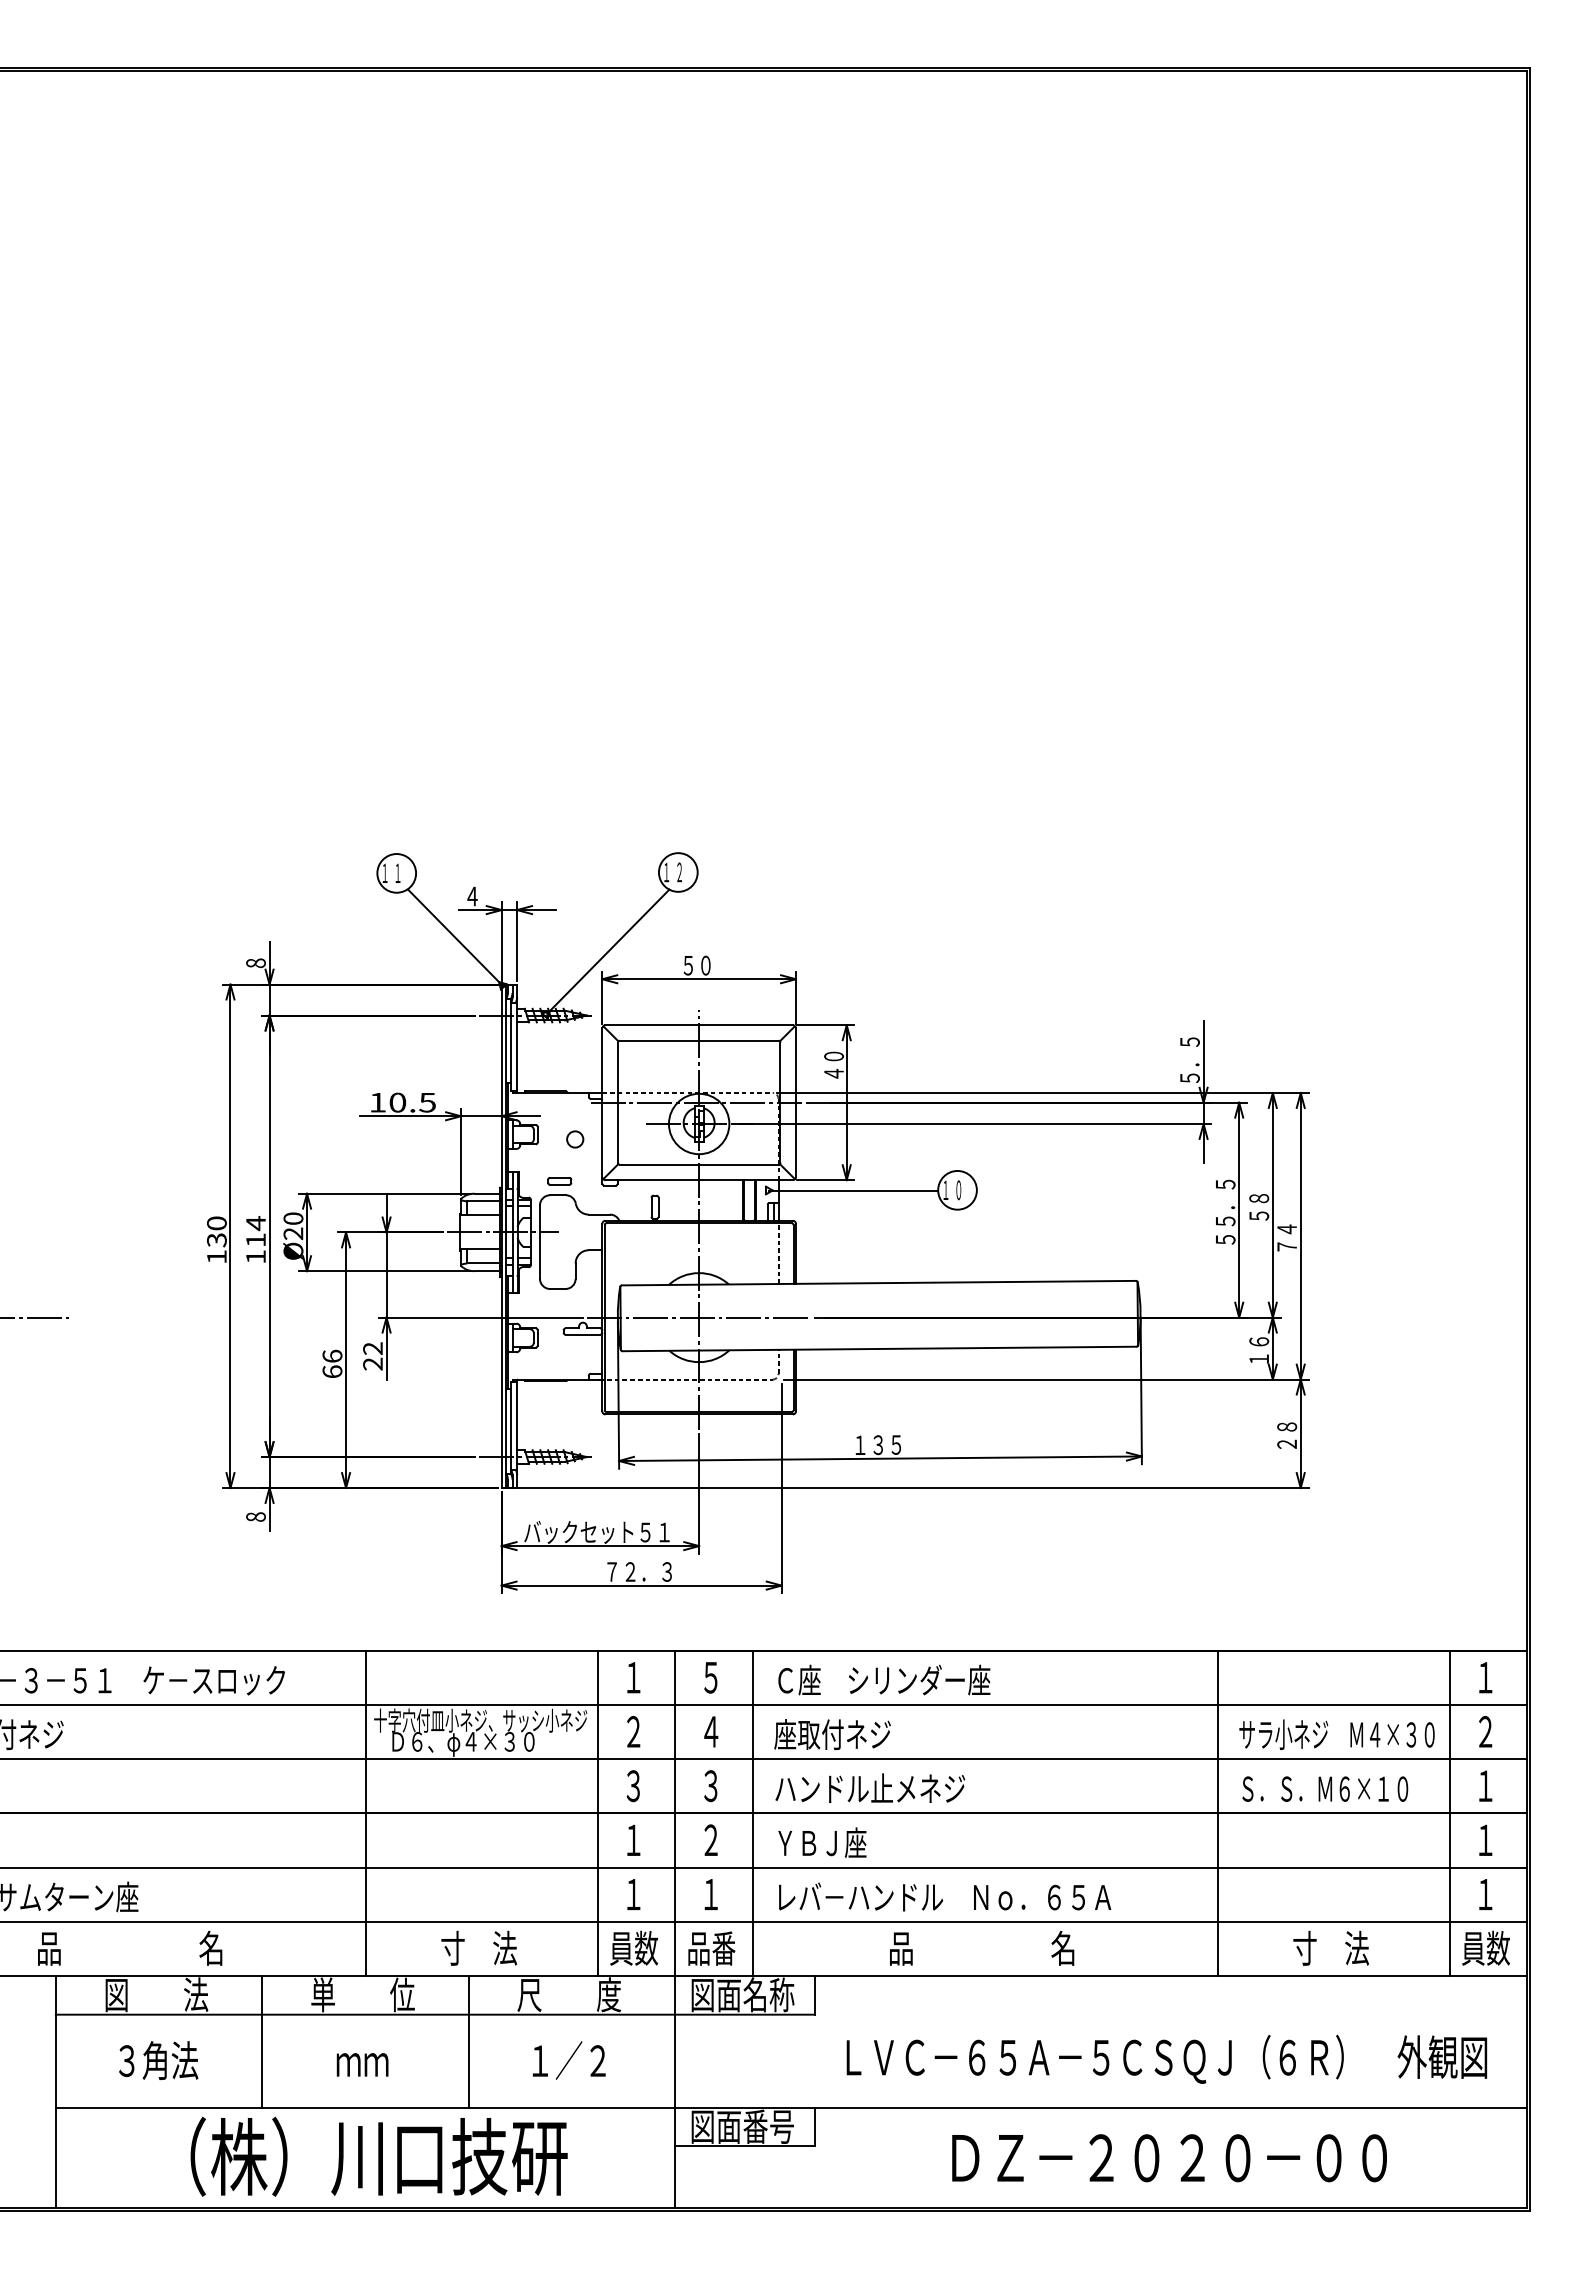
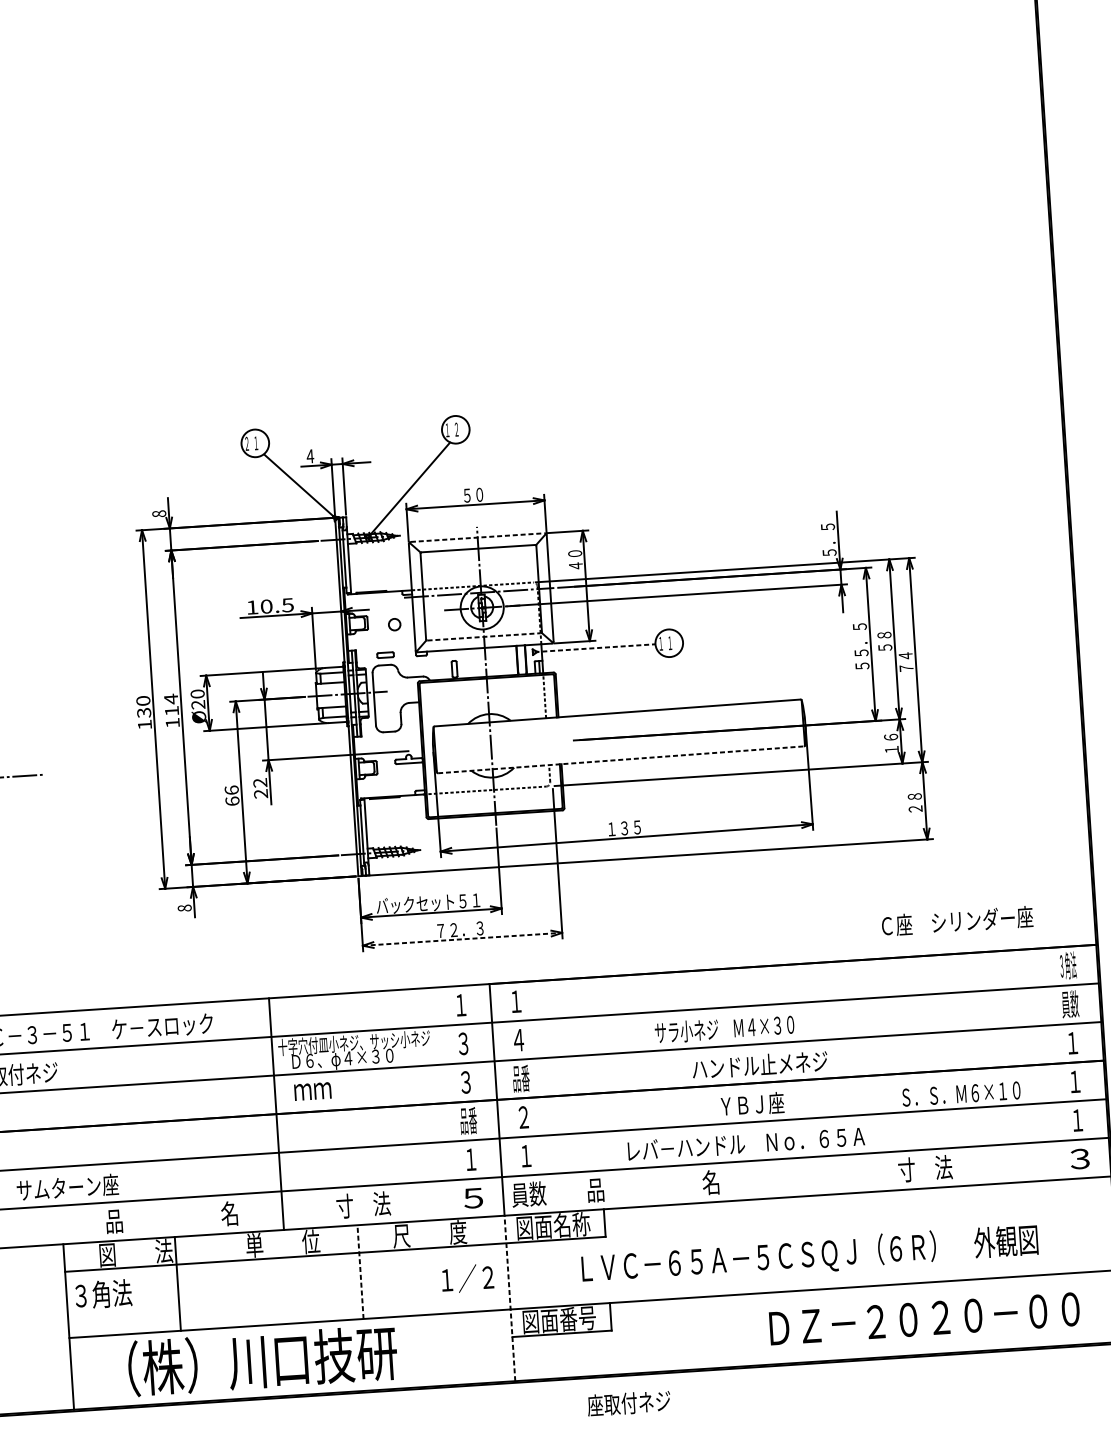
text: (384, 871) -> (246, 442), １ -> ２
line: (699, 1025) -> (477, 537), solid -> dashed
line: (699, 1164) -> (484, 636), solid -> dashed
line: (853, 1190) -> (595, 648), solid -> dashed
text: (958, 1190) -> (669, 643), ０ -> １
line: (698, 1317) -> (490, 745), removed
line: (879, 1348) -> (620, 759), solid -> dashed
line: (641, 1585) -> (462, 939), solid -> dashed
text: (710, 1677) -> (515, 1001), ５ -> １
text: (1486, 1677) -> (1068, 965), １ -> ３角法
text: (884, 1679) -> (957, 920), moved
text: (633, 1731) -> (463, 1043), ２ -> ３
text: (1485, 1731) -> (1070, 1004), ２ -> 員数
text: (832, 1734) -> (629, 1403), moved
text: (1336, 1734) -> (724, 1028), moved
text: (710, 1785) -> (520, 1078), ３ -> 品番
text: (870, 1787) -> (760, 1064), moved
text: (1325, 1788) -> (961, 1093), moved
line: (598, 1812) -> (442, 1102), removed
line: (752, 1812) -> (551, 1095), removed
line: (1217, 1812) -> (883, 1074), removed
line: (1449, 1812) -> (1048, 1063), removed
text: (633, 1840) -> (468, 1121), １ -> 品番
text: (822, 1842) -> (752, 1104), moved
text: (945, 1896) -> (746, 1143), moved
text: (130, 1947) -> (172, 1216), moved
text: (634, 1947) -> (474, 1197), 員数 -> ５
text: (711, 1947) -> (528, 1193), 品番 -> 員数
text: (982, 1947) -> (653, 1185), moved
text: (1330, 1947) -> (924, 1168), moved
text: (1485, 1947) -> (1080, 1158), 員数 -> ３
line: (262, 2041) -> (177, 1283), moved
line: (468, 2041) -> (360, 1271), solid -> dashed
text: (1166, 2058) -> (809, 1255), moved
text: (158, 2060) -> (103, 1294), moved
text: (569, 2060) -> (467, 1278), moved
text: (362, 2064) -> (312, 1091), moved
line: (675, 2091) -> (509, 1297), solid -> dashed
text: (378, 2156) -> (262, 1360), moved
text: (1169, 2158) -> (924, 1319), moved

